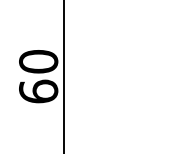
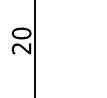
text: (38, 91) -> (21, 48), 60 -> 20

